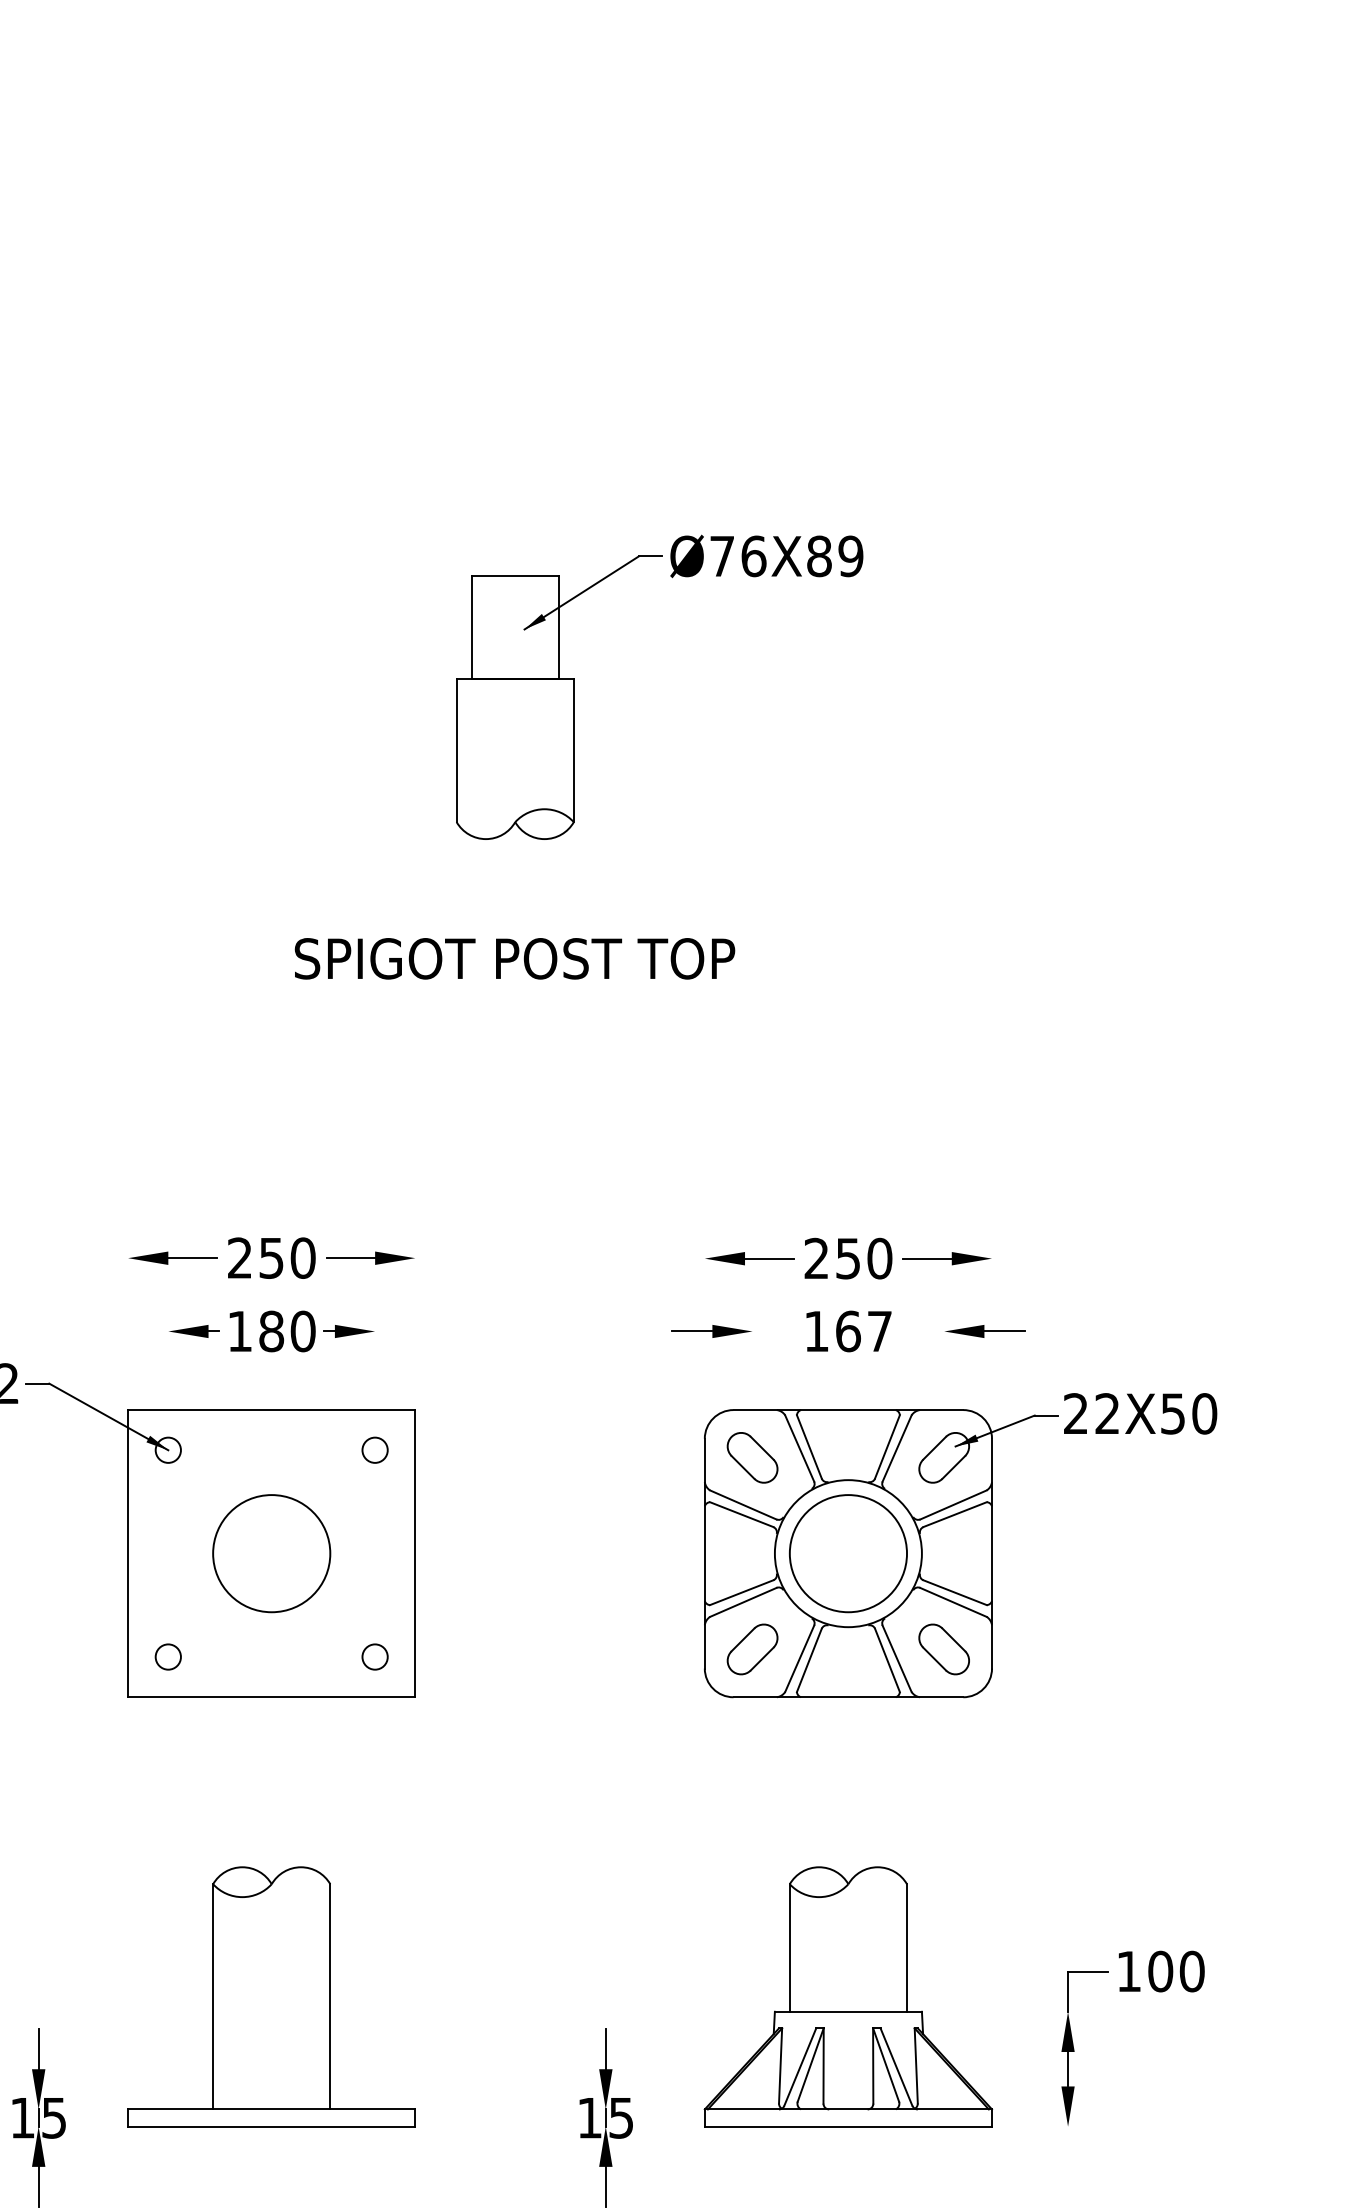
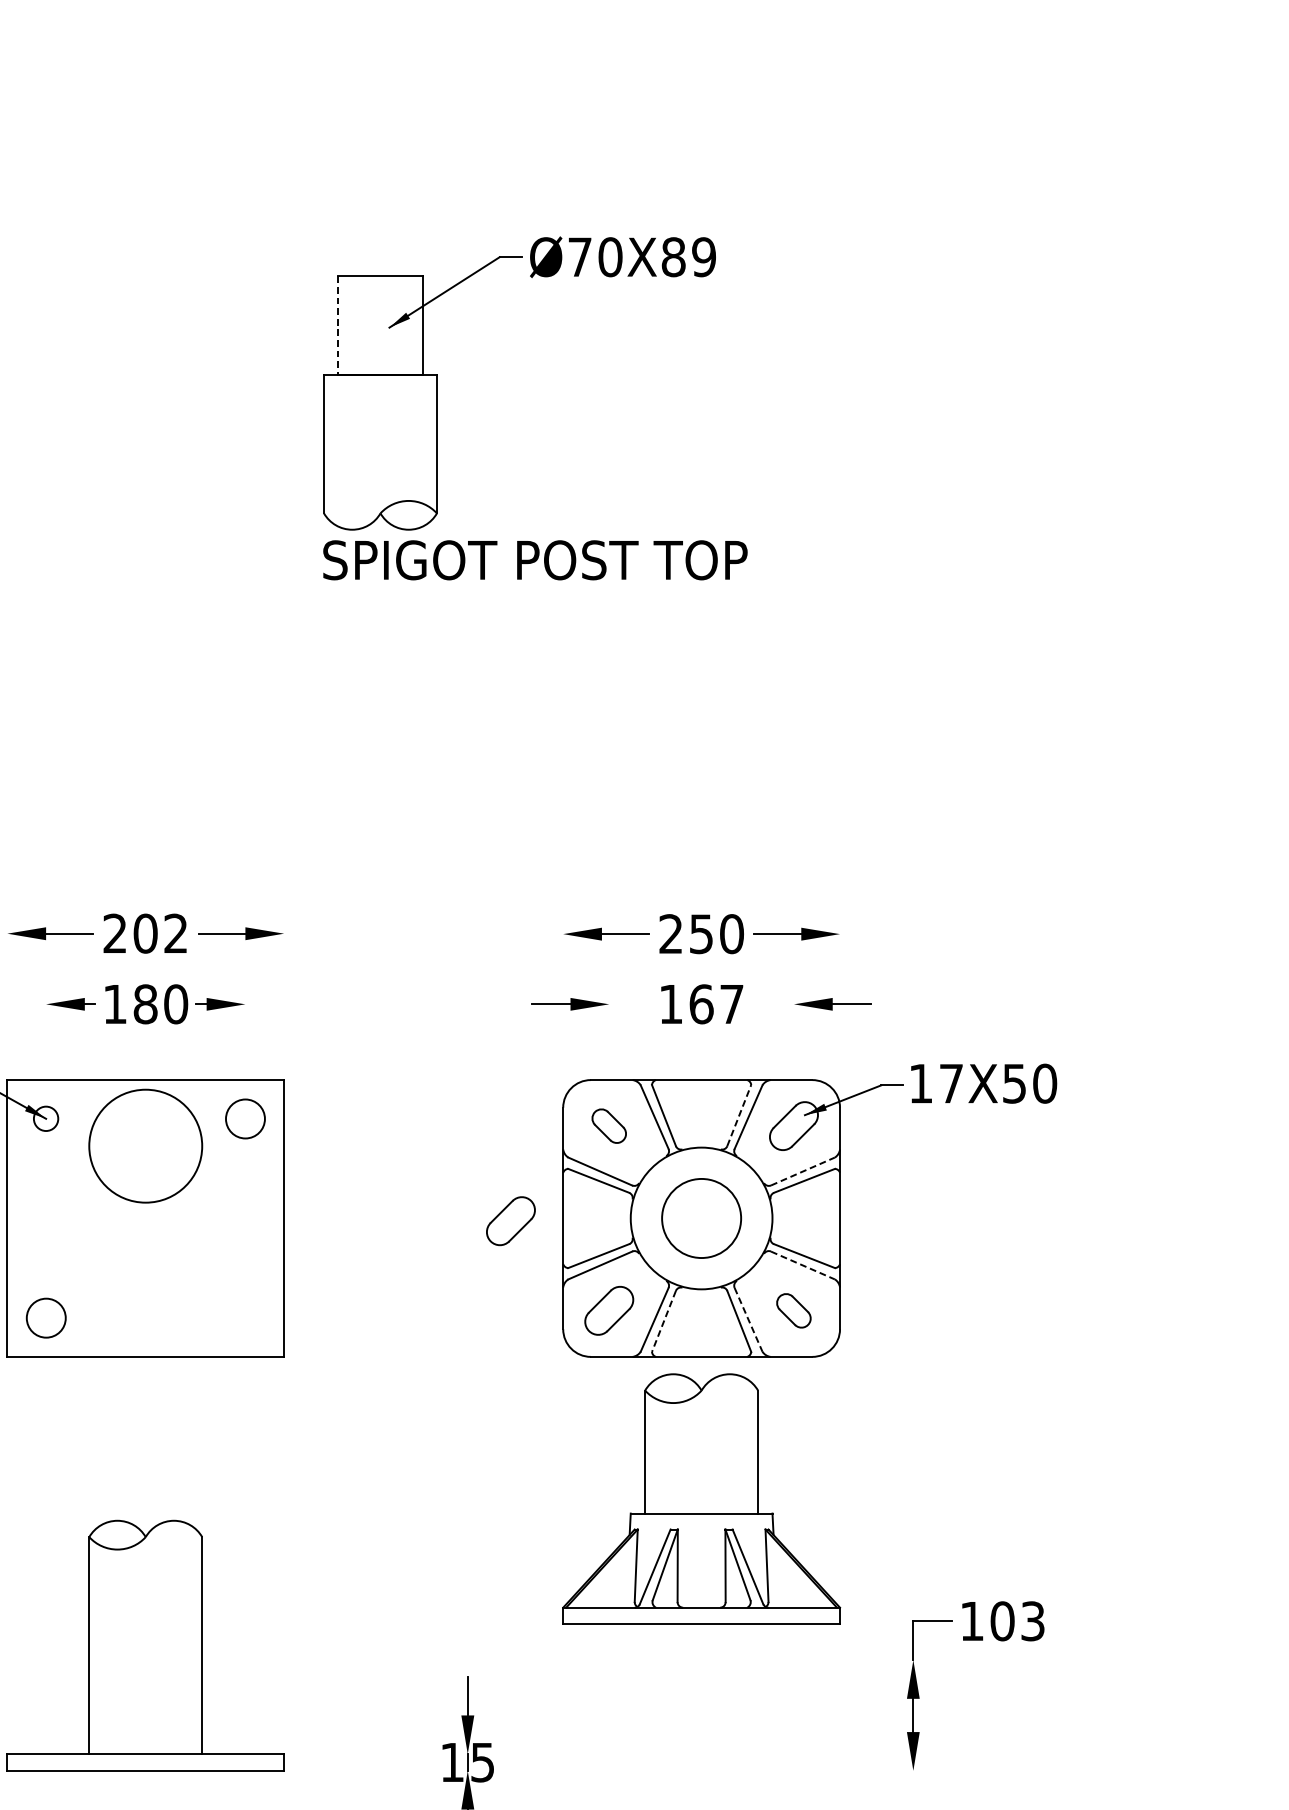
text: (753, 556) -> (610, 257), Ø76X89 -> Ø70X89
line: (471, 627) -> (338, 325), solid -> dashed
text: (514, 958) -> (534, 559), moved
text: (287, 1257) -> (160, 933), 250 -> 202
text: (1091, 1413) -> (935, 1083), 22X50 -> 17X50
line: (887, 1446) -> (739, 1115), solid -> dashed
circle: (374, 1449) -> (244, 1118), size x1.6
part: (752, 1457) -> (609, 1125), size x0.7
line: (953, 1504) -> (802, 1171), solid -> dashed
circle: (271, 1553) -> (145, 1146), moved
circle: (848, 1553) -> (701, 1218), size x0.7
part: (650, 1556) -> (510, 1221), added
line: (953, 1602) -> (802, 1265), solid -> dashed
part: (943, 1649) -> (793, 1310), size x0.7
circle: (167, 1656) -> (45, 1317), size x1.6
circle: (374, 1656) -> (244, 1317), removed
line: (897, 1659) -> (748, 1320), solid -> dashed
line: (809, 1660) -> (664, 1321), solid -> dashed
text: (1191, 1971) -> (1032, 1621), 100 -> 103
part: (848, 1996) -> (701, 1498), moved

